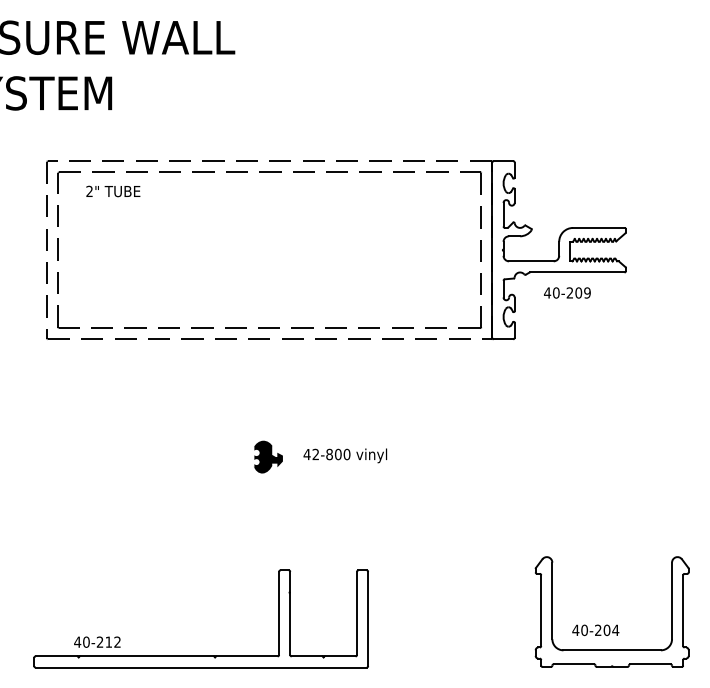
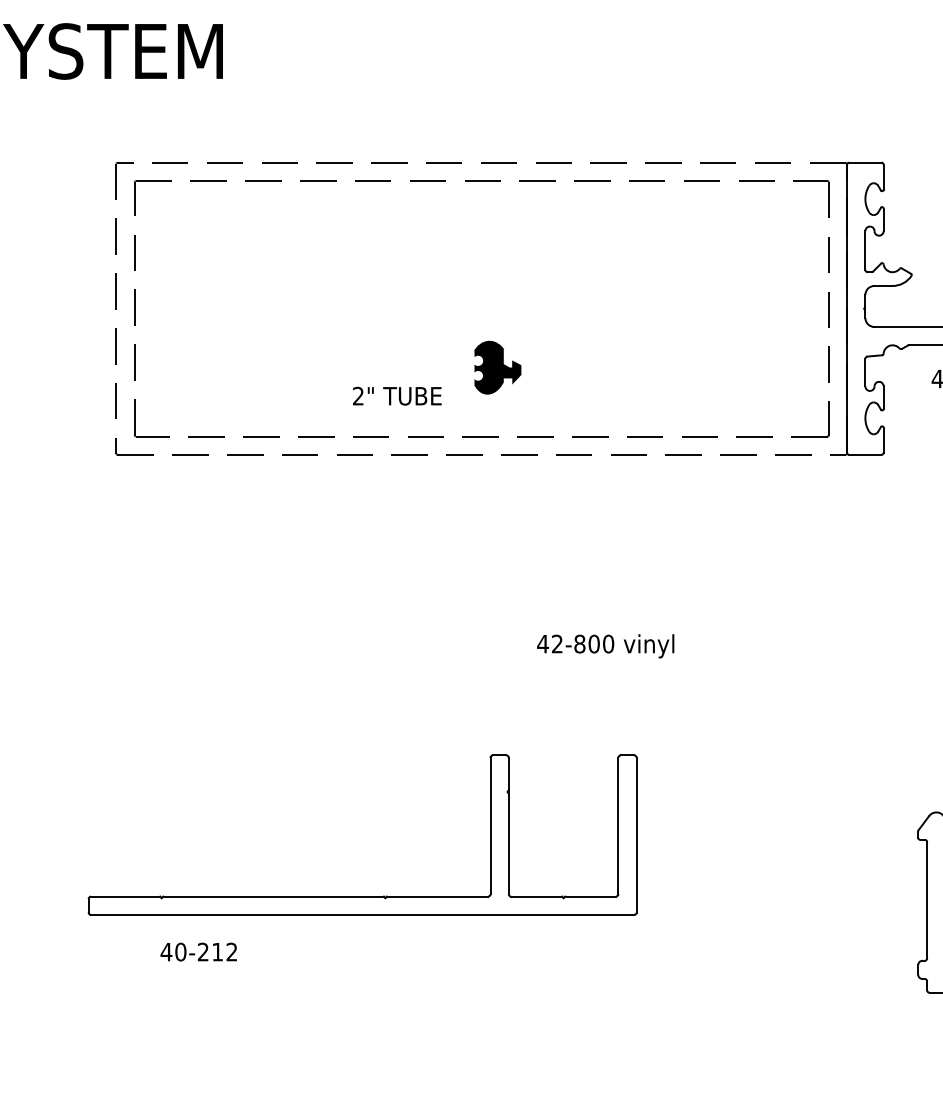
text: (113, 191) -> (397, 396), moved
part: (268, 456) -> (497, 366), moved
part: (200, 655) -> (361, 895), moved

